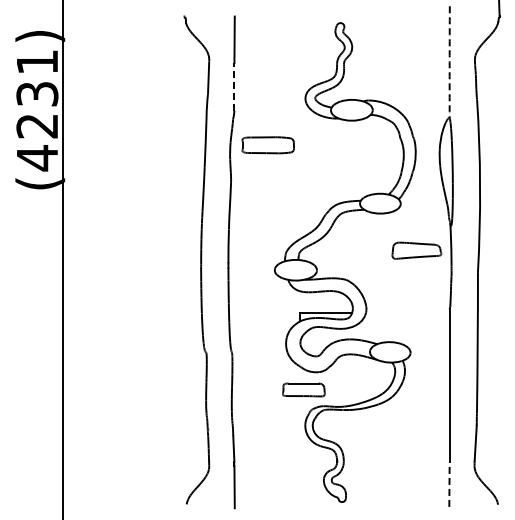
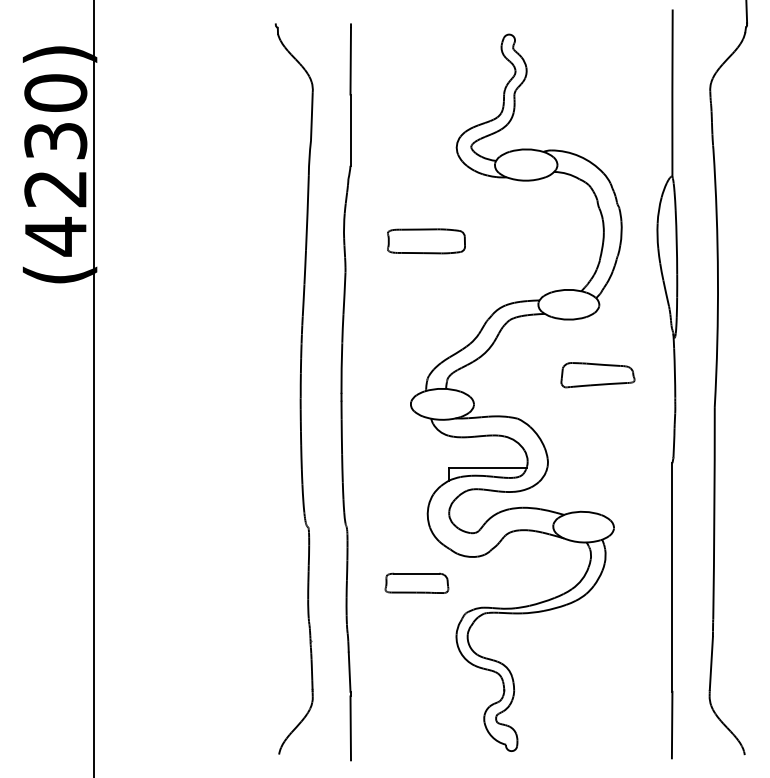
text: (37, 61) -> (55, 92), (4231) -> (4230)
arc: (449, 62) -> (672, 93), dashed -> solid
line: (234, 86) -> (350, 129), dashed -> solid
part: (267, 145) -> (425, 241), moved
part: (416, 250) -> (597, 374), moved
part: (303, 389) -> (416, 582), moved
line: (449, 484) -> (672, 724), dashed -> solid

